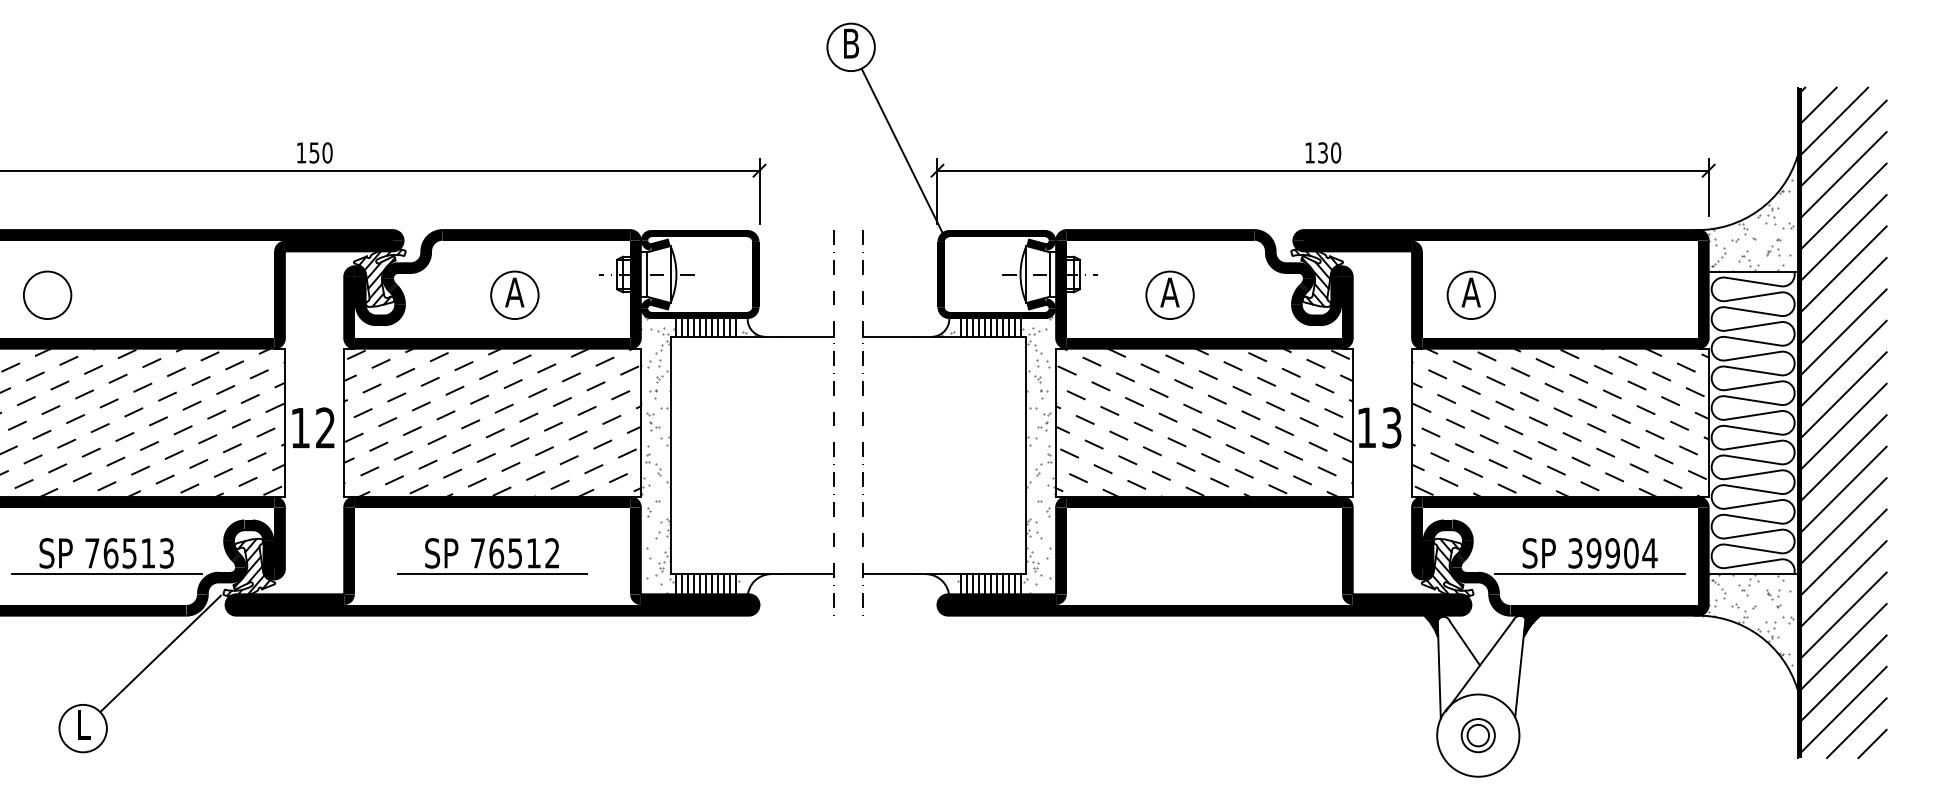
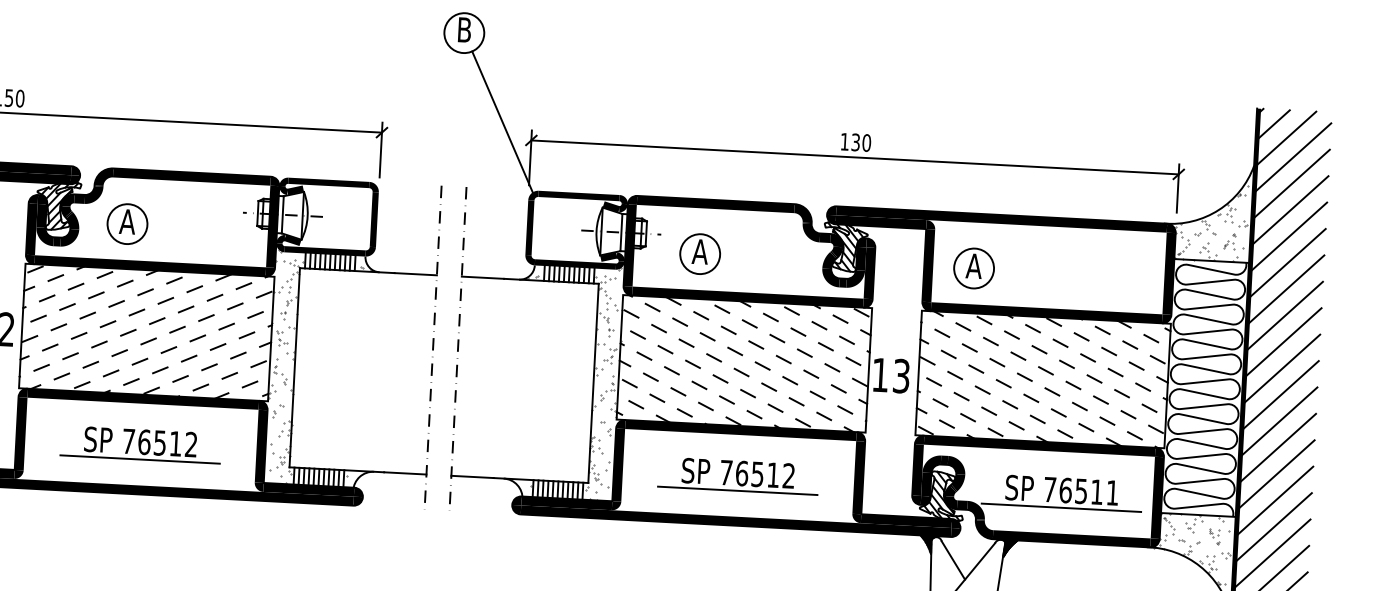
part: (514, 294) -> (127, 223), moved
part: (1169, 294) -> (699, 253), moved
text: (1612, 553) -> (1081, 491), 39904 -> 76511
part: (1204, 556) -> (738, 476), added

